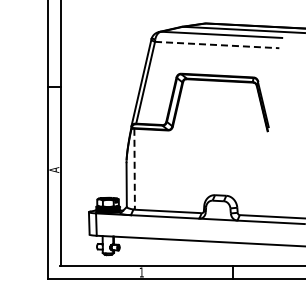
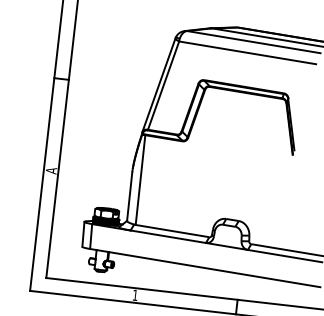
line: (217, 45) -> (247, 53), dashed -> solid
line: (134, 169) -> (140, 180), dashed -> solid

